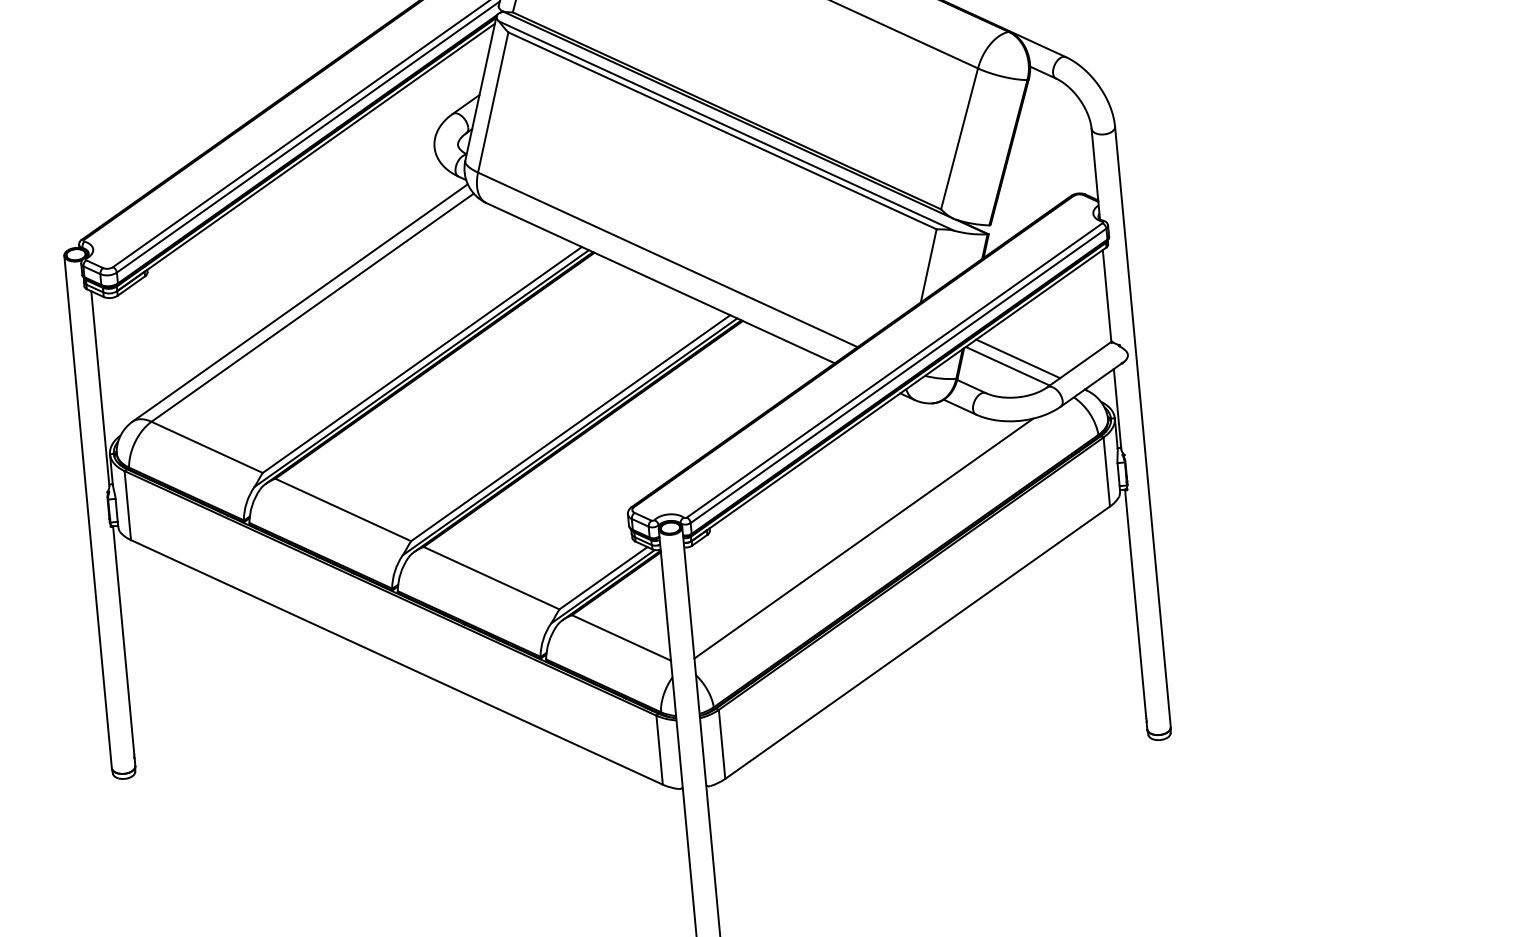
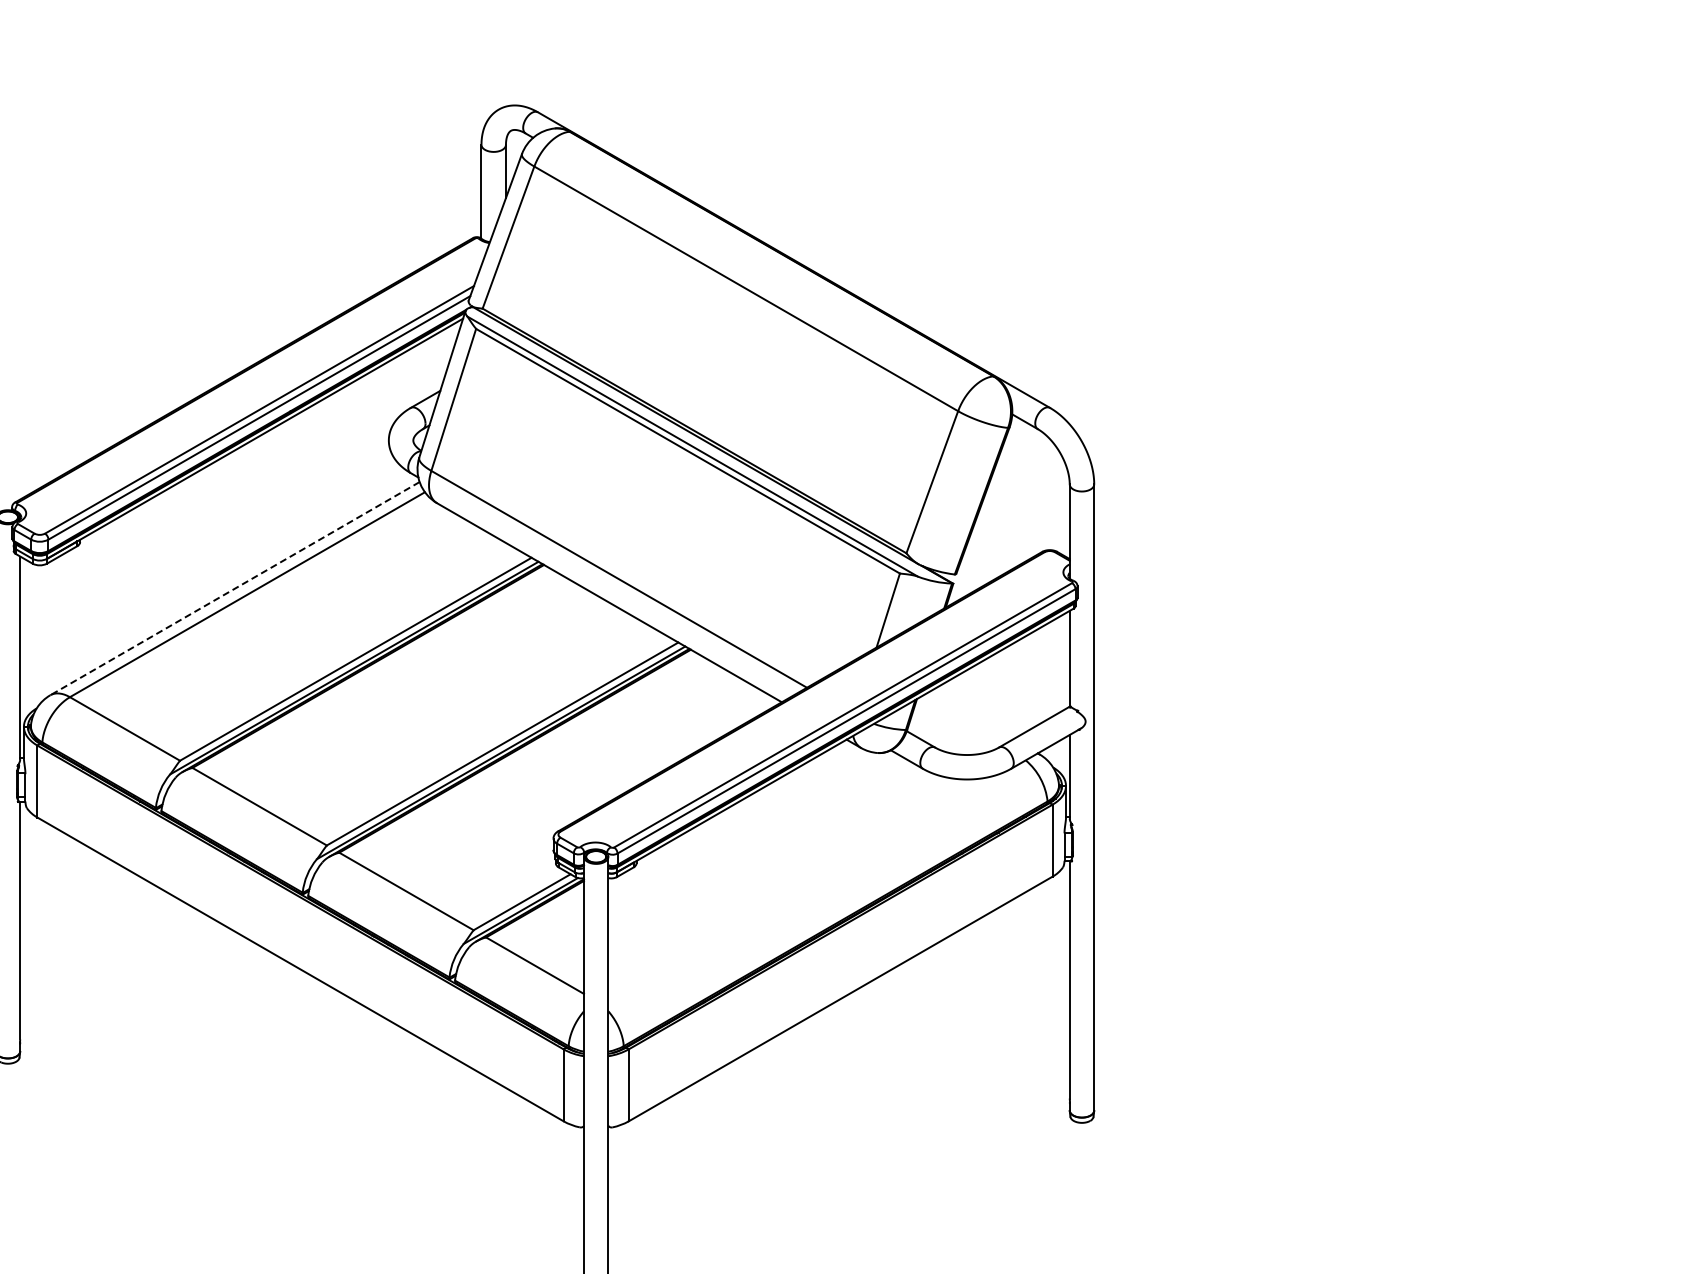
line: (299, 302) -> (234, 588), solid -> dashed
line: (1017, 359) -> (971, 715), removed
line: (1006, 365) -> (959, 721), removed
line: (863, 537) -> (794, 885), removed

